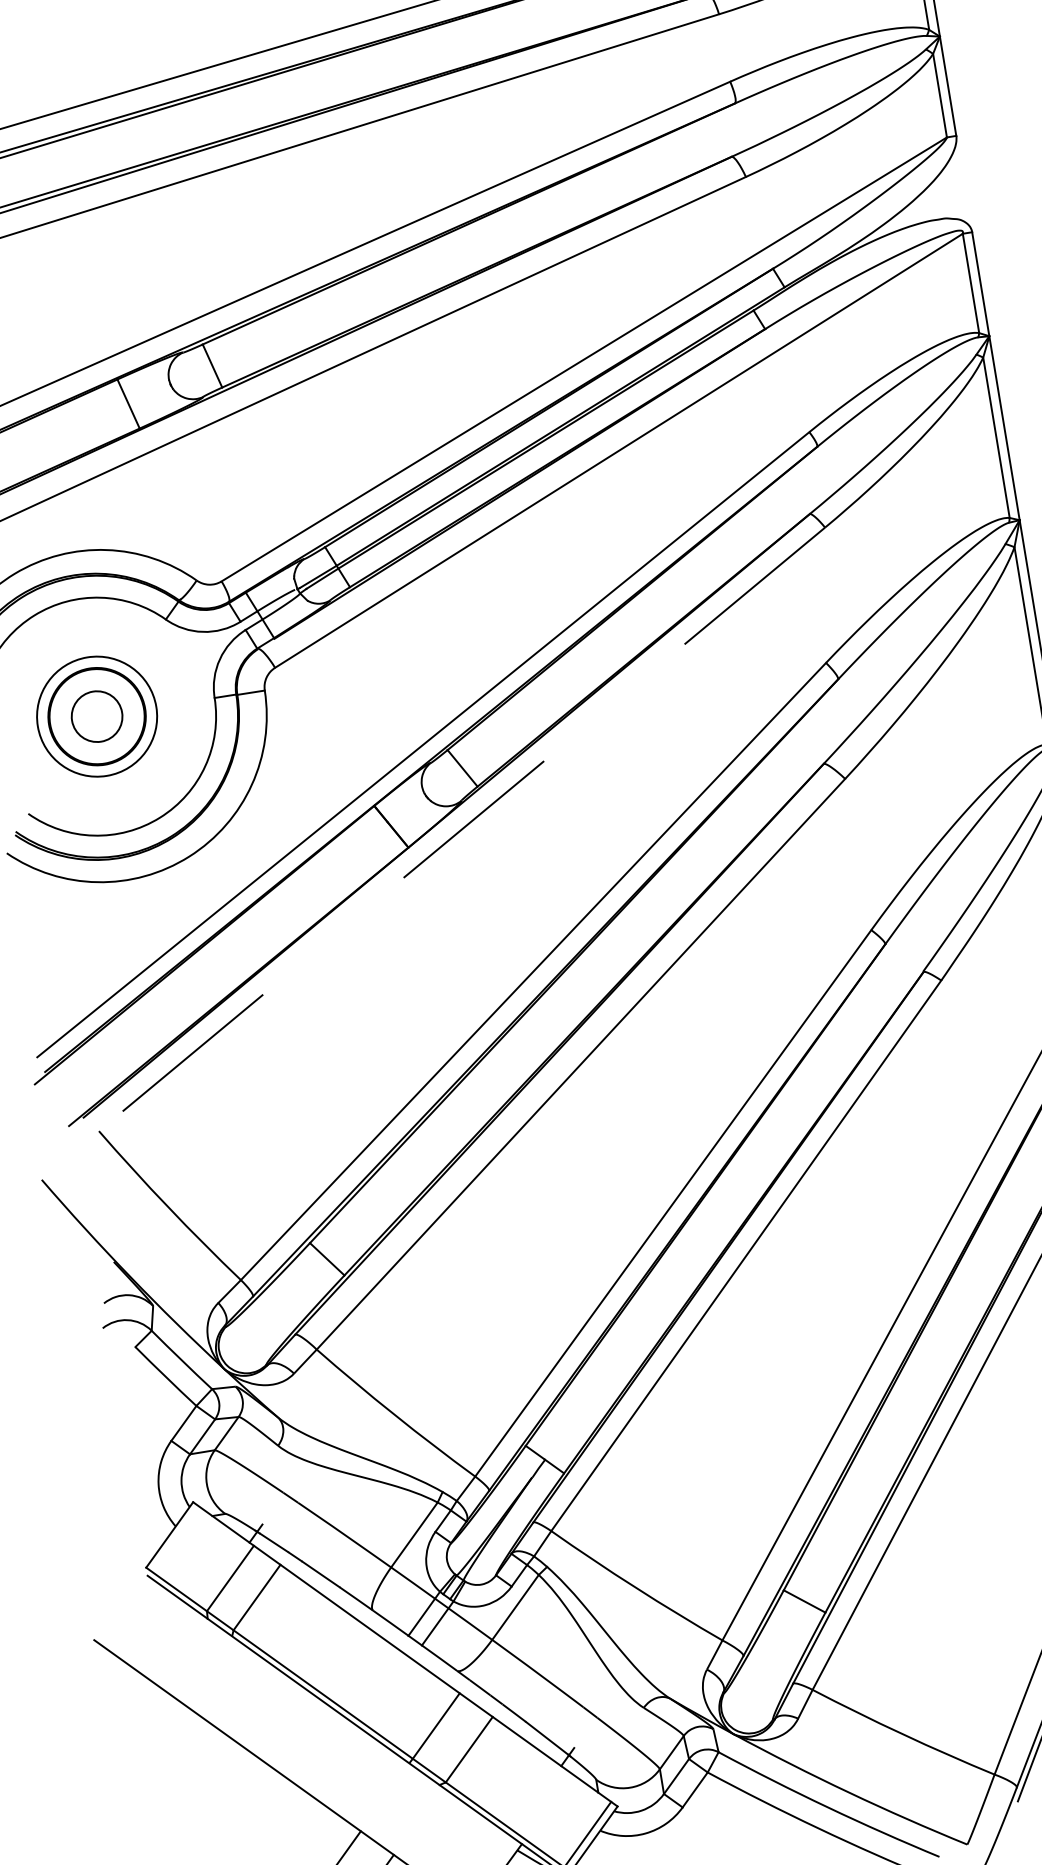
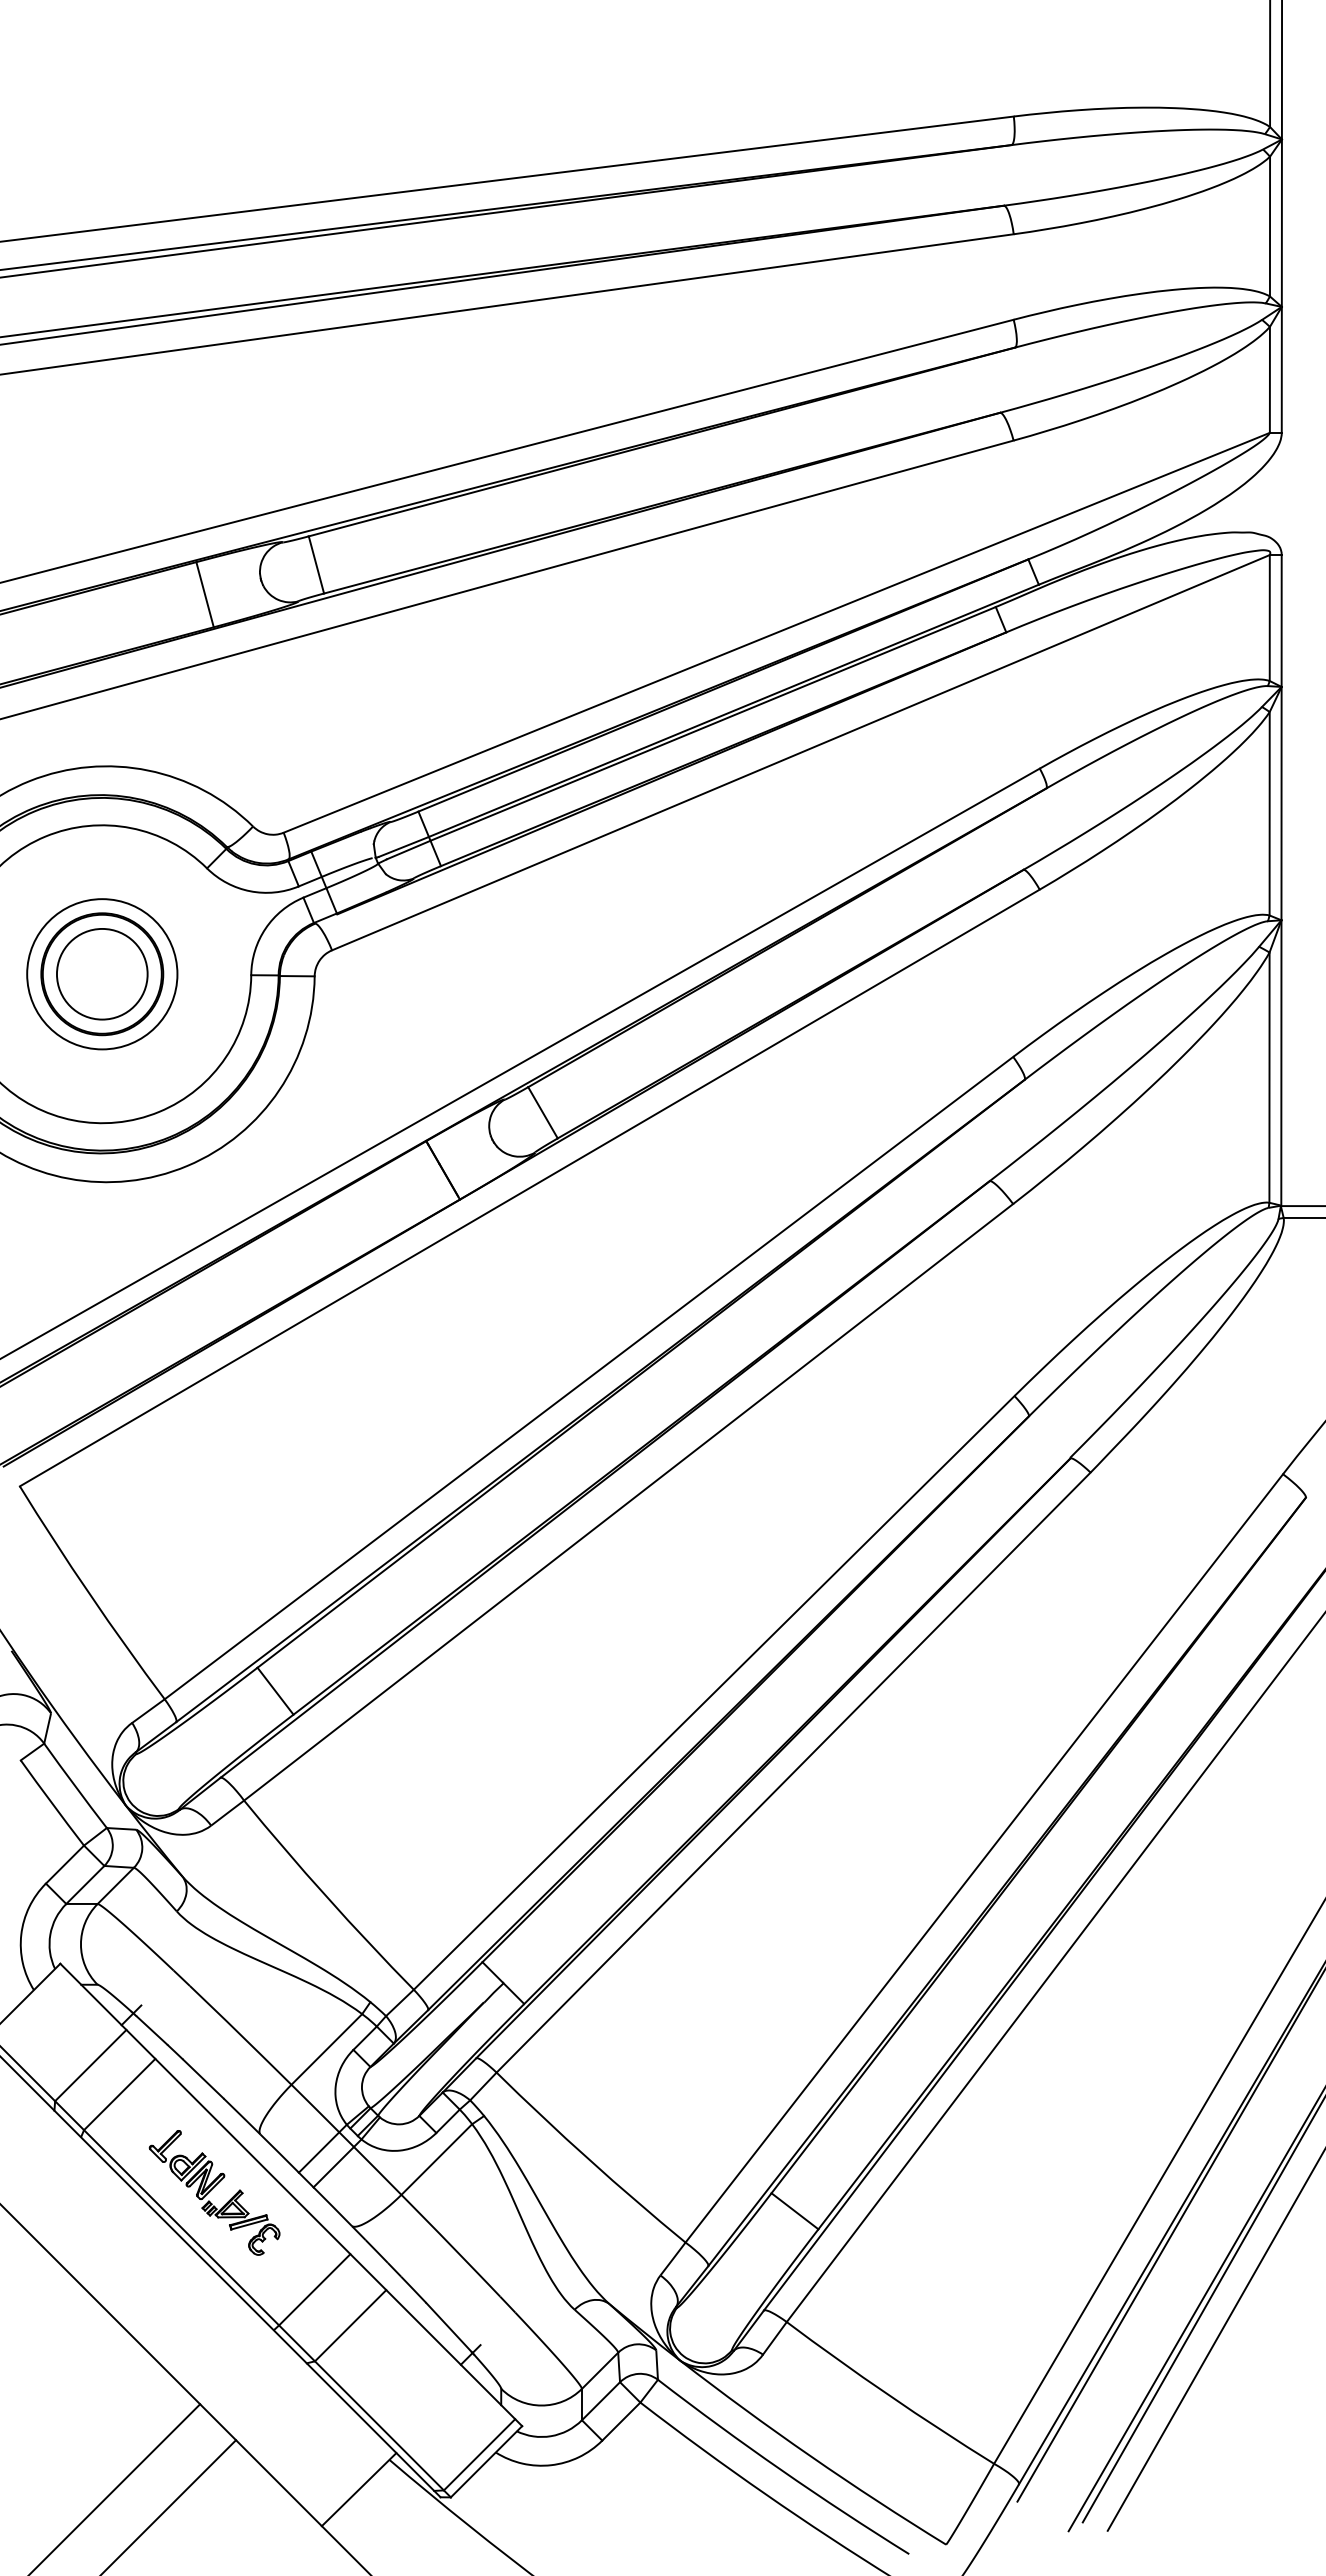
circle: (96, 716) -> (101, 973), size x1.43
line: (461, 829) -> (529, 1188), dashed -> solid
part: (344, 1662) -> (214, 2192), added

